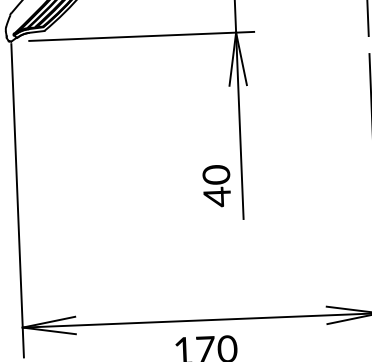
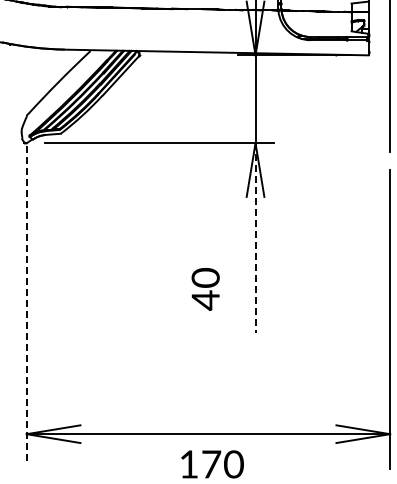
line: (239, 126) -> (255, 238), solid -> dashed
text: (216, 186) -> (205, 289), moved
line: (17, 201) -> (26, 305), solid -> dashed

